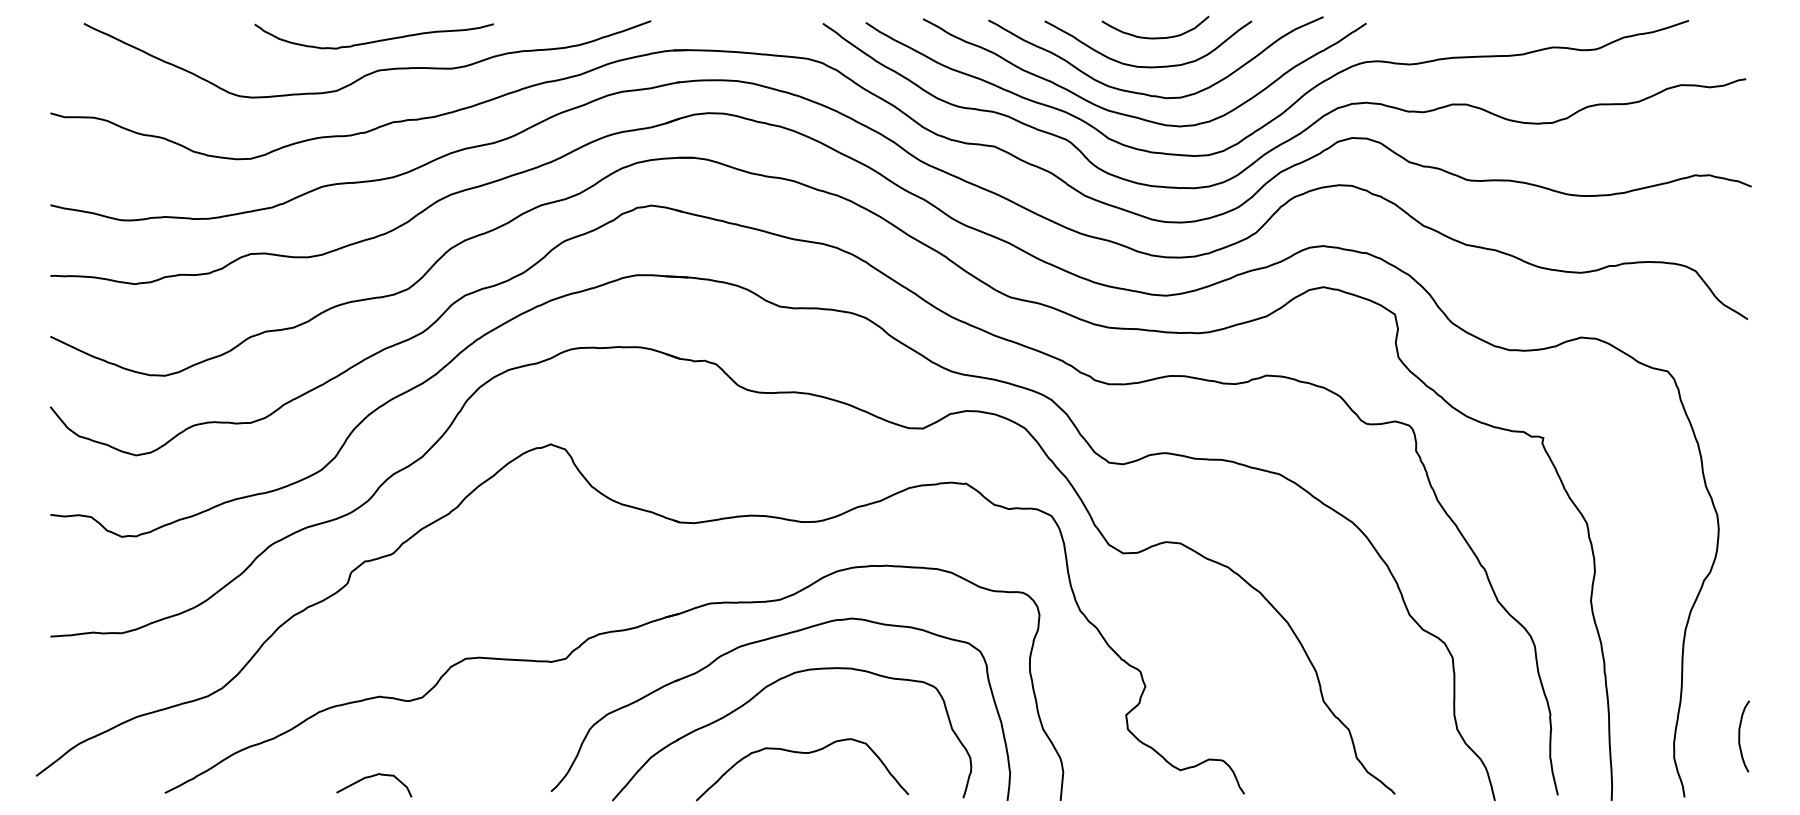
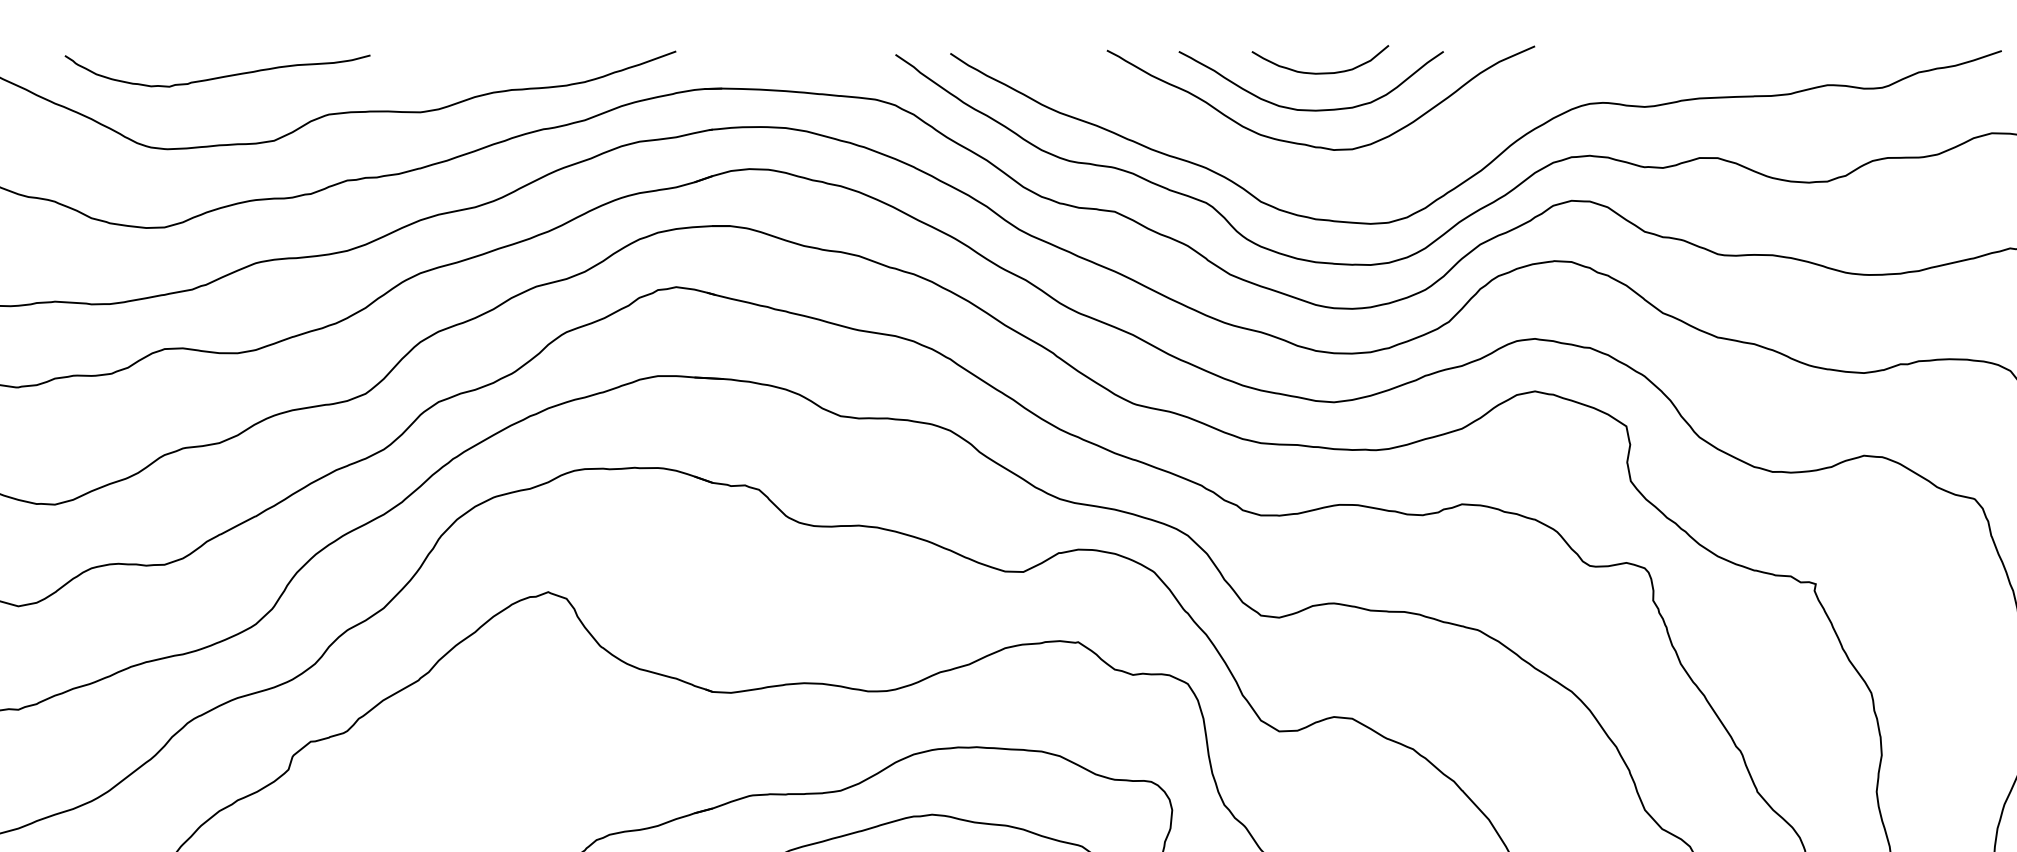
curve: (374, 40) -> (217, 76), moved
curve: (1137, 116) -> (1297, 173), removed

